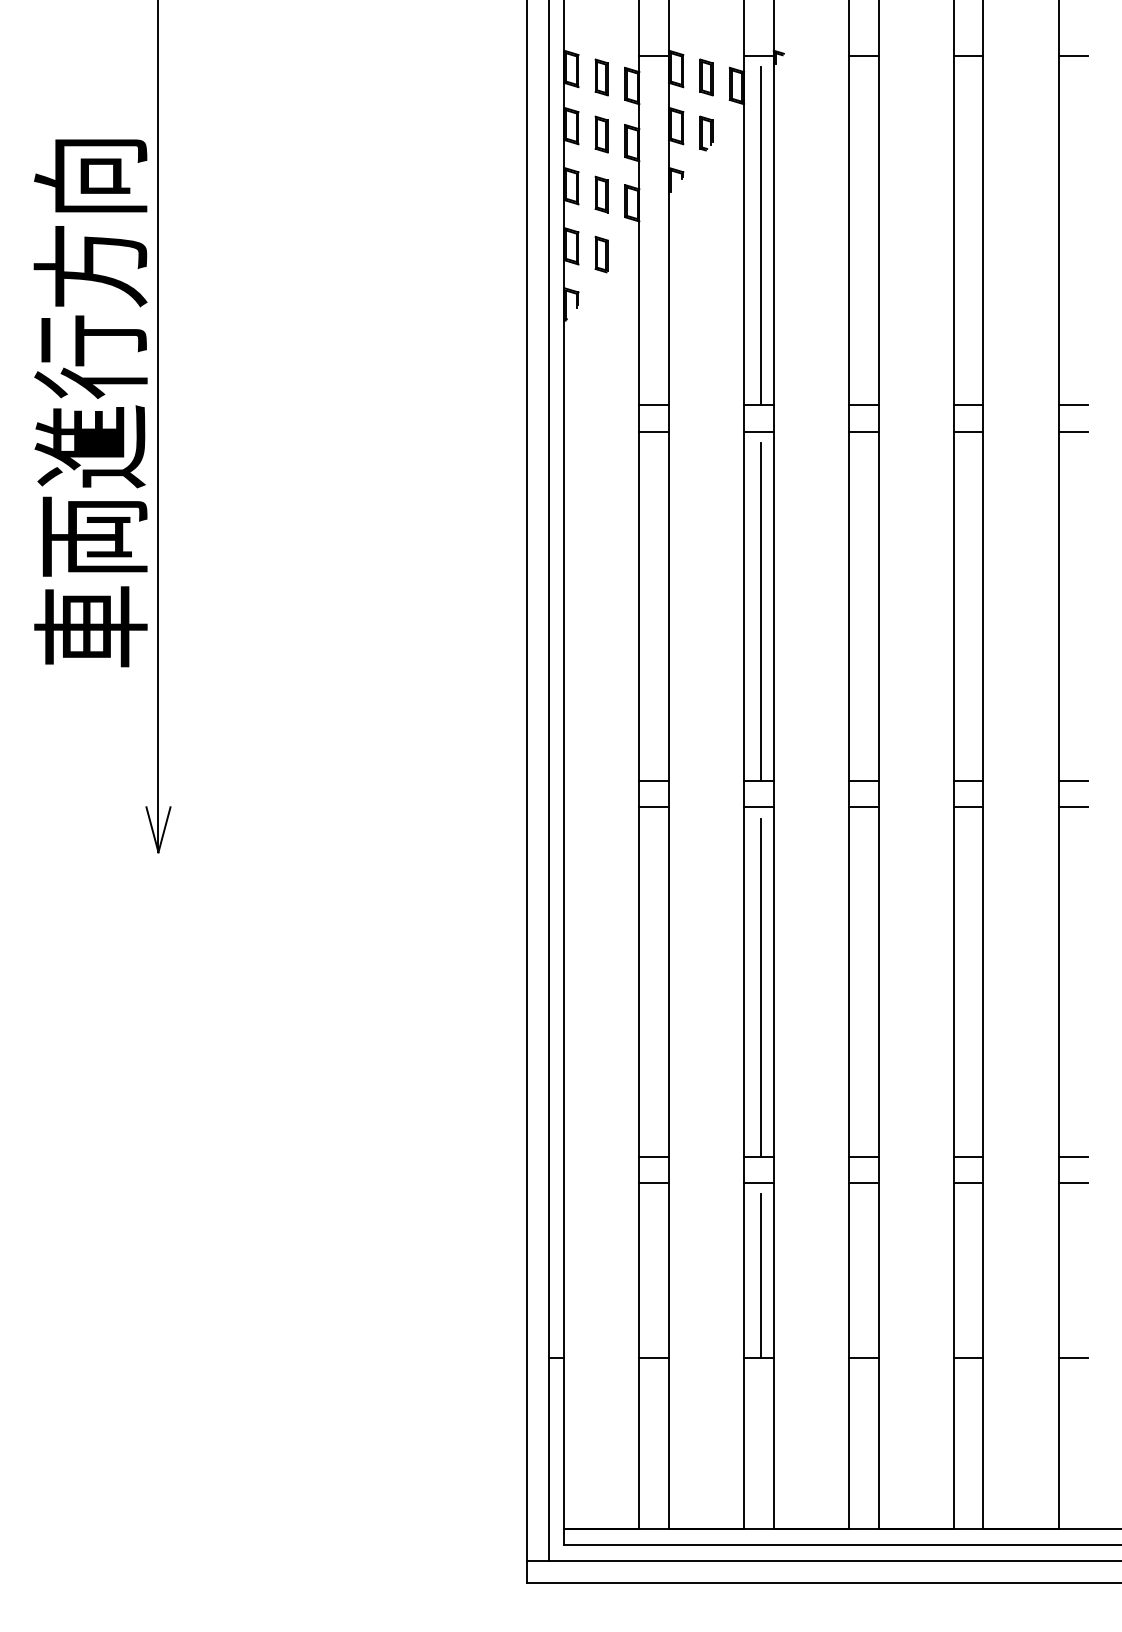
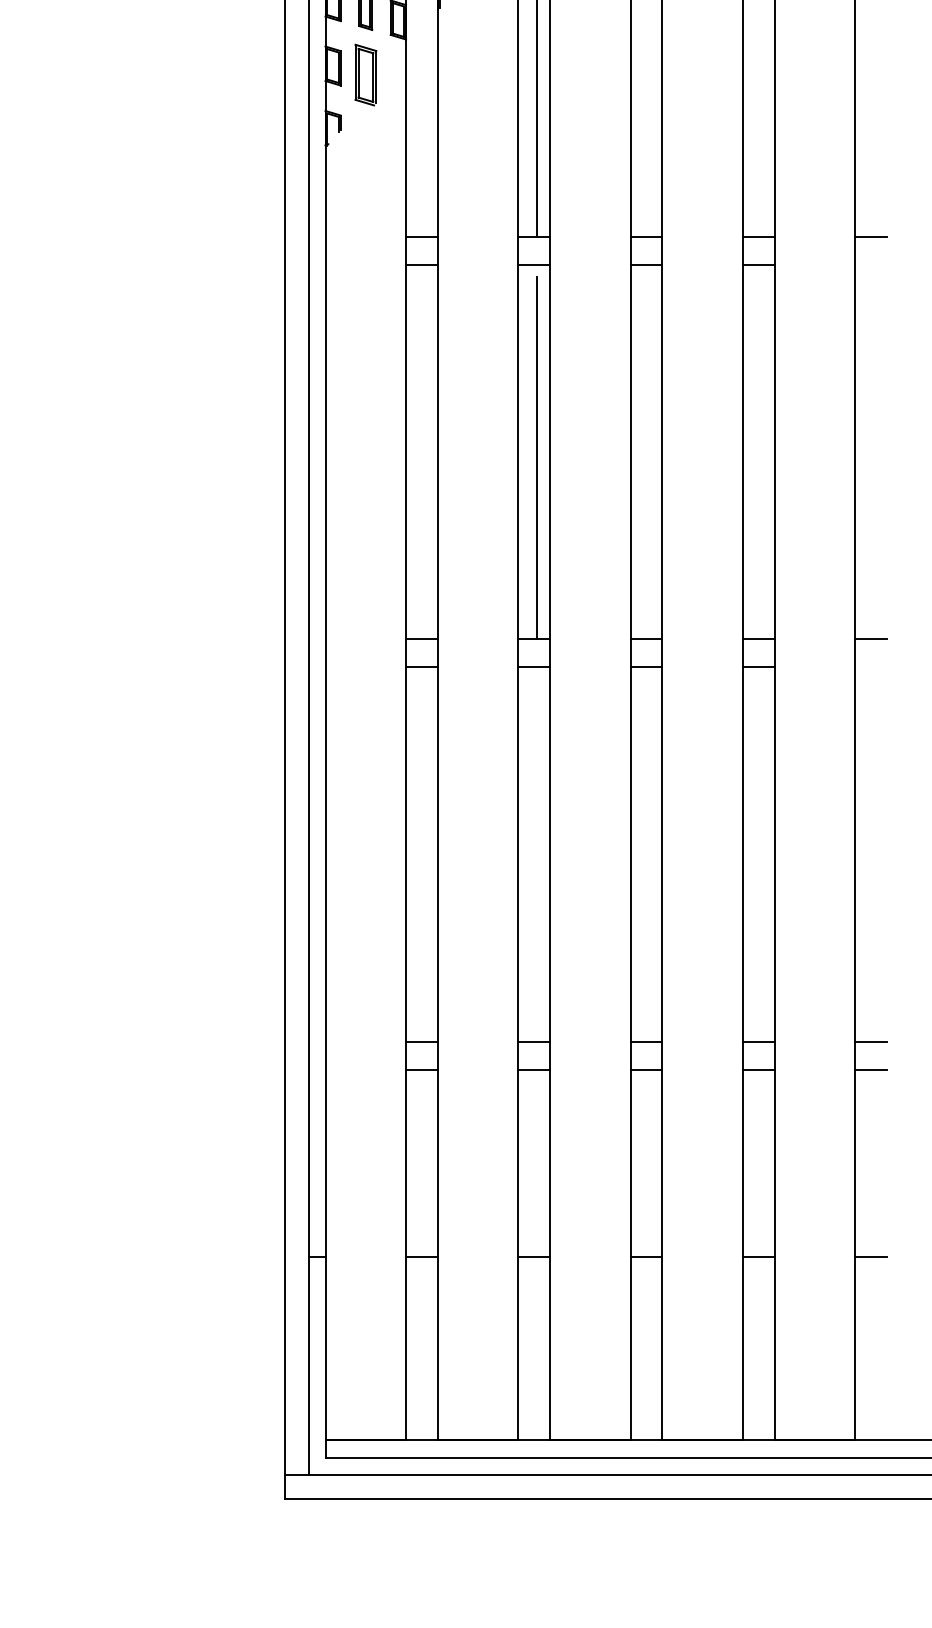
part: (601, 254) -> (365, 74), size x1.6
line: (1073, 431) -> (871, 264), removed
line: (1073, 807) -> (871, 667), removed
line: (761, 987) -> (536, 860), removed
line: (761, 1275) -> (536, 1169), removed

